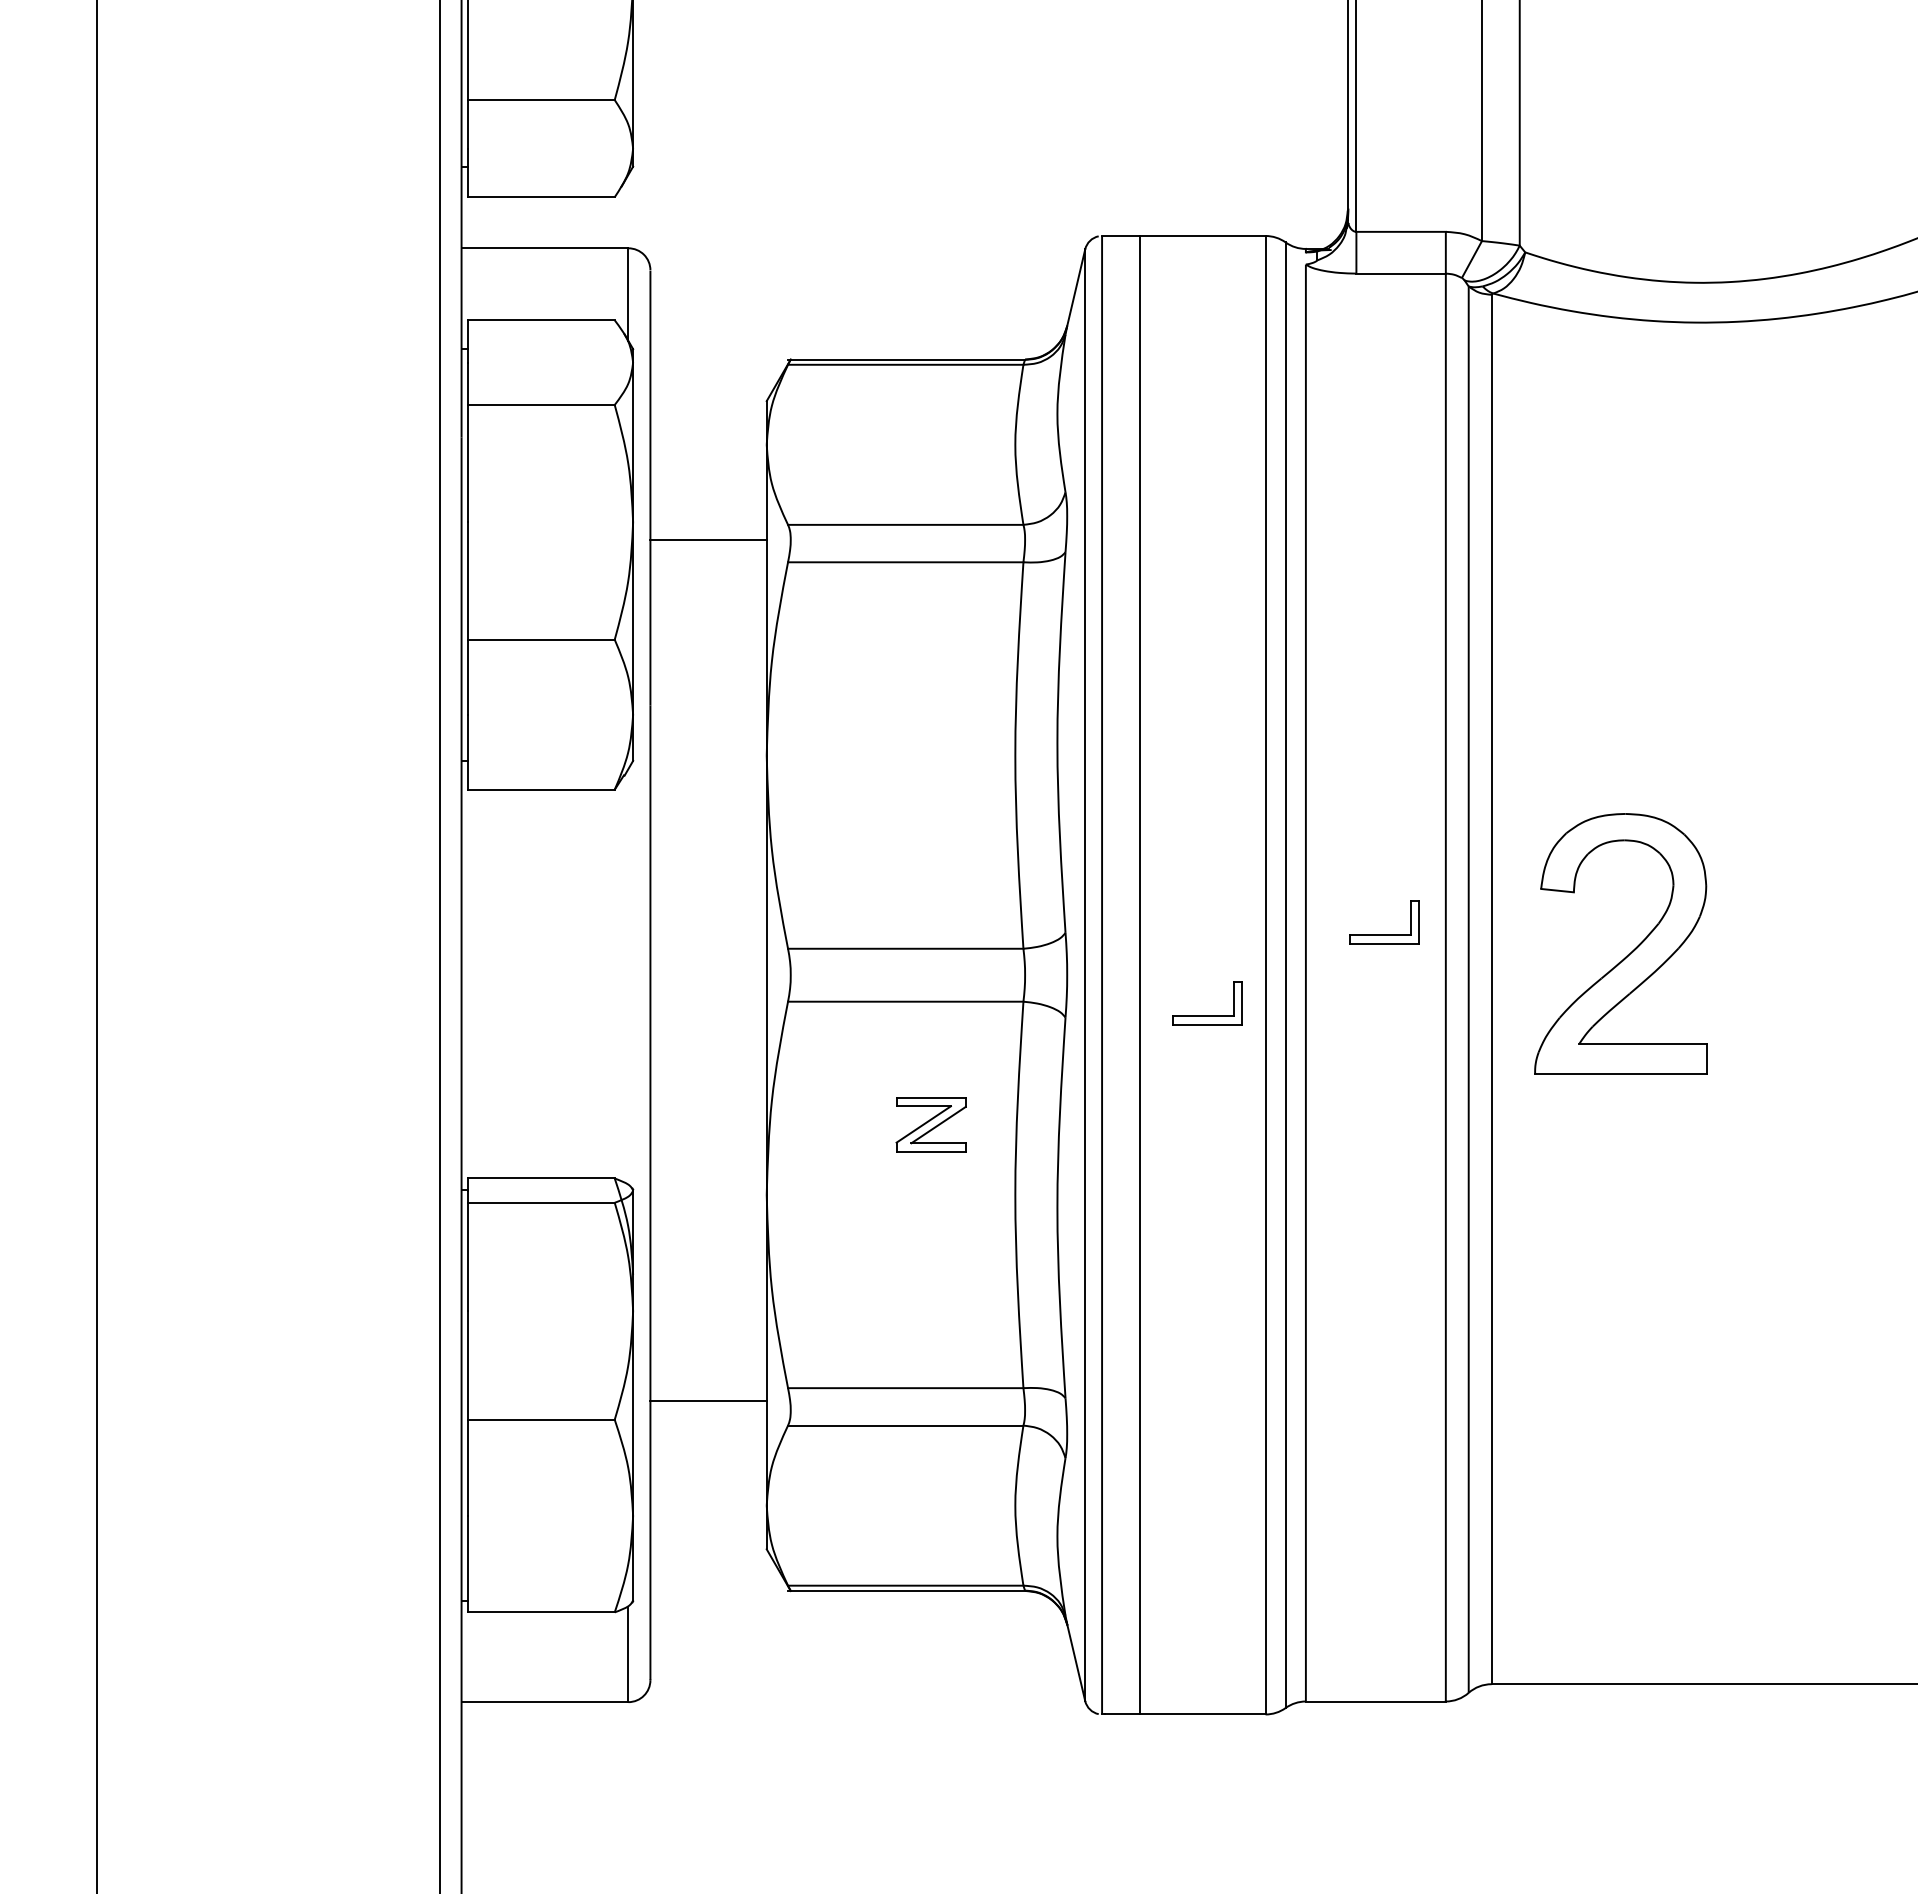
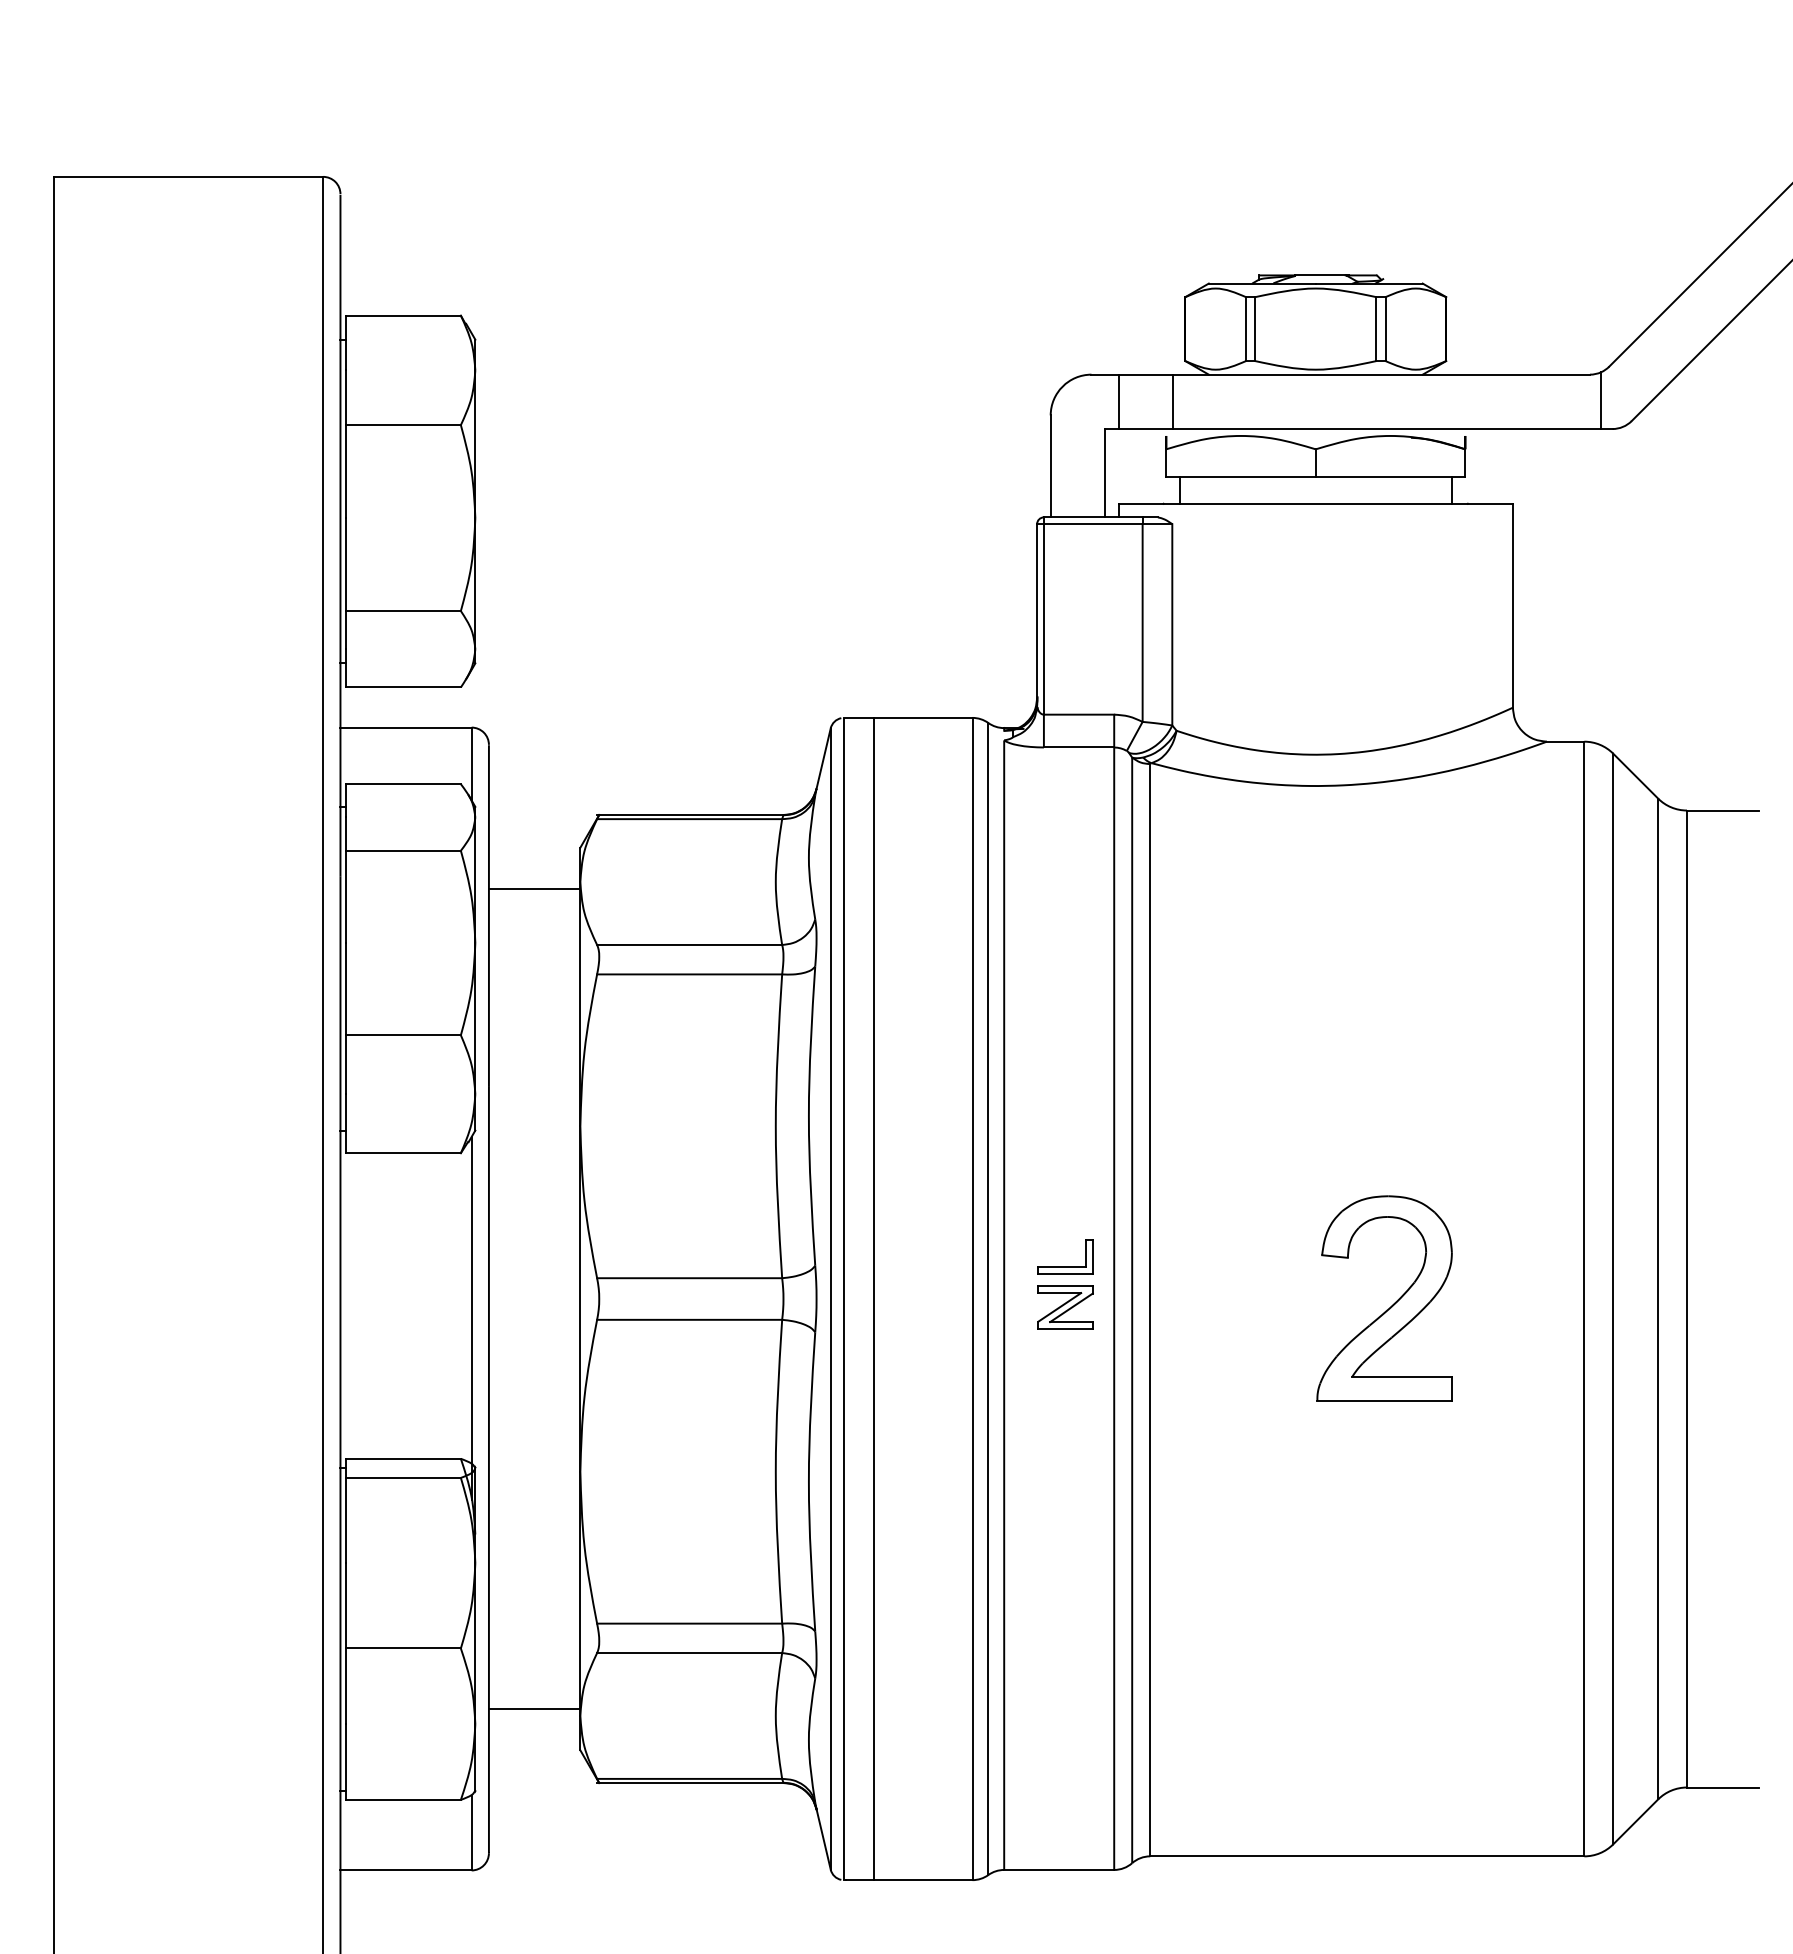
line: (708, 540) -> (534, 889), moved
part: (1629, 952) -> (1391, 1305), moved
line: (628, 998) -> (471, 1317), added
part: (1207, 1015) -> (926, 1330), removed
part: (931, 1124) -> (1065, 1307), moved
line: (708, 1400) -> (534, 1708), moved

